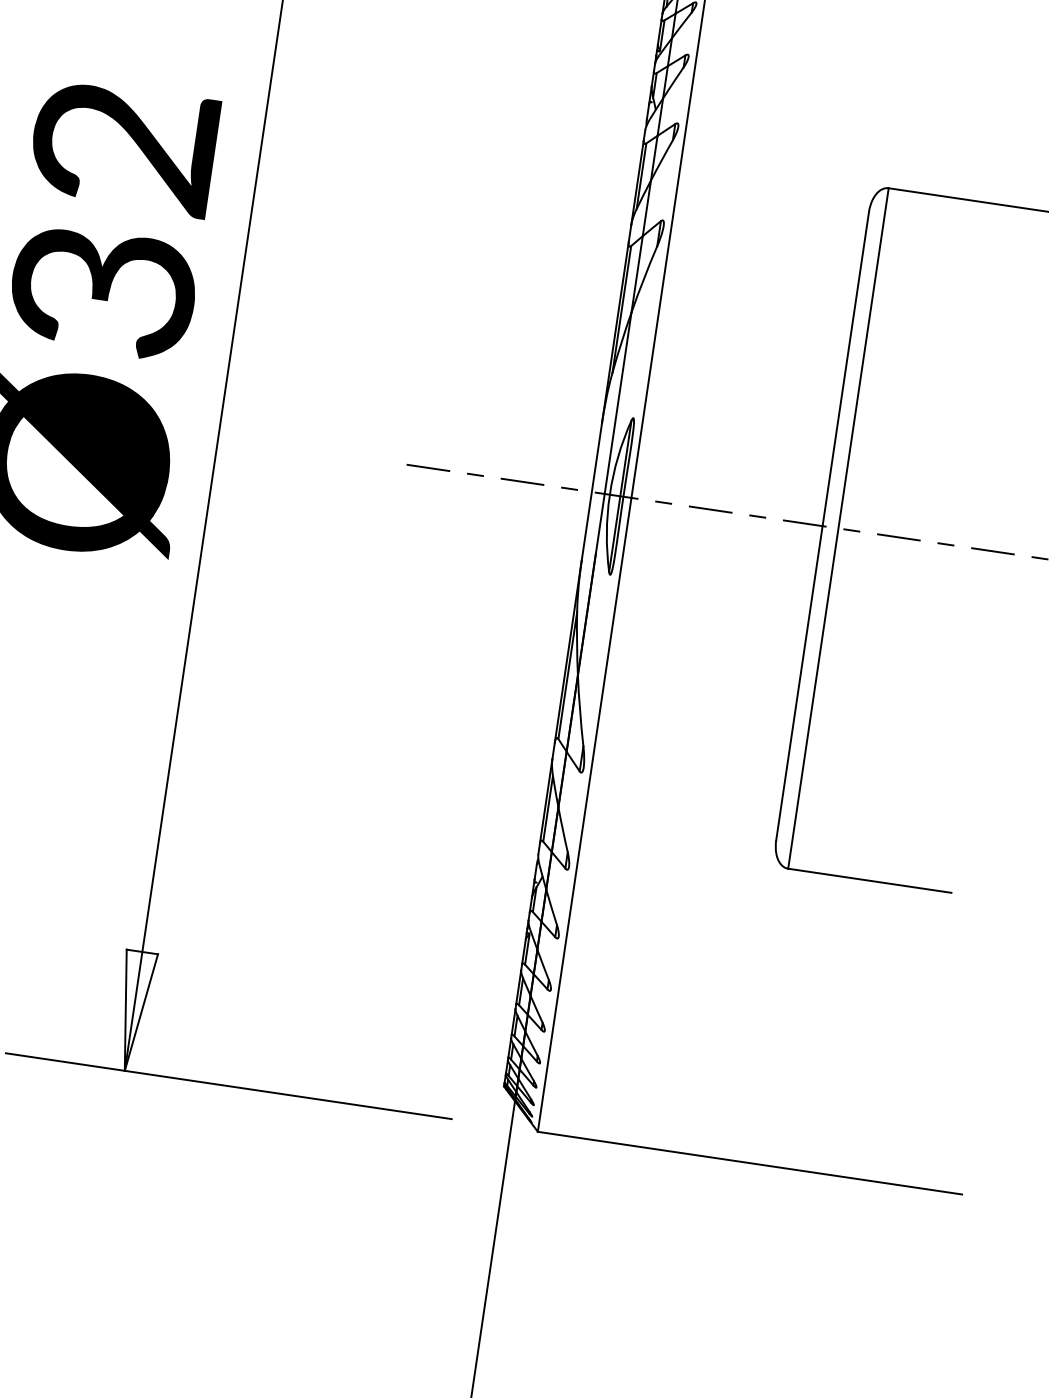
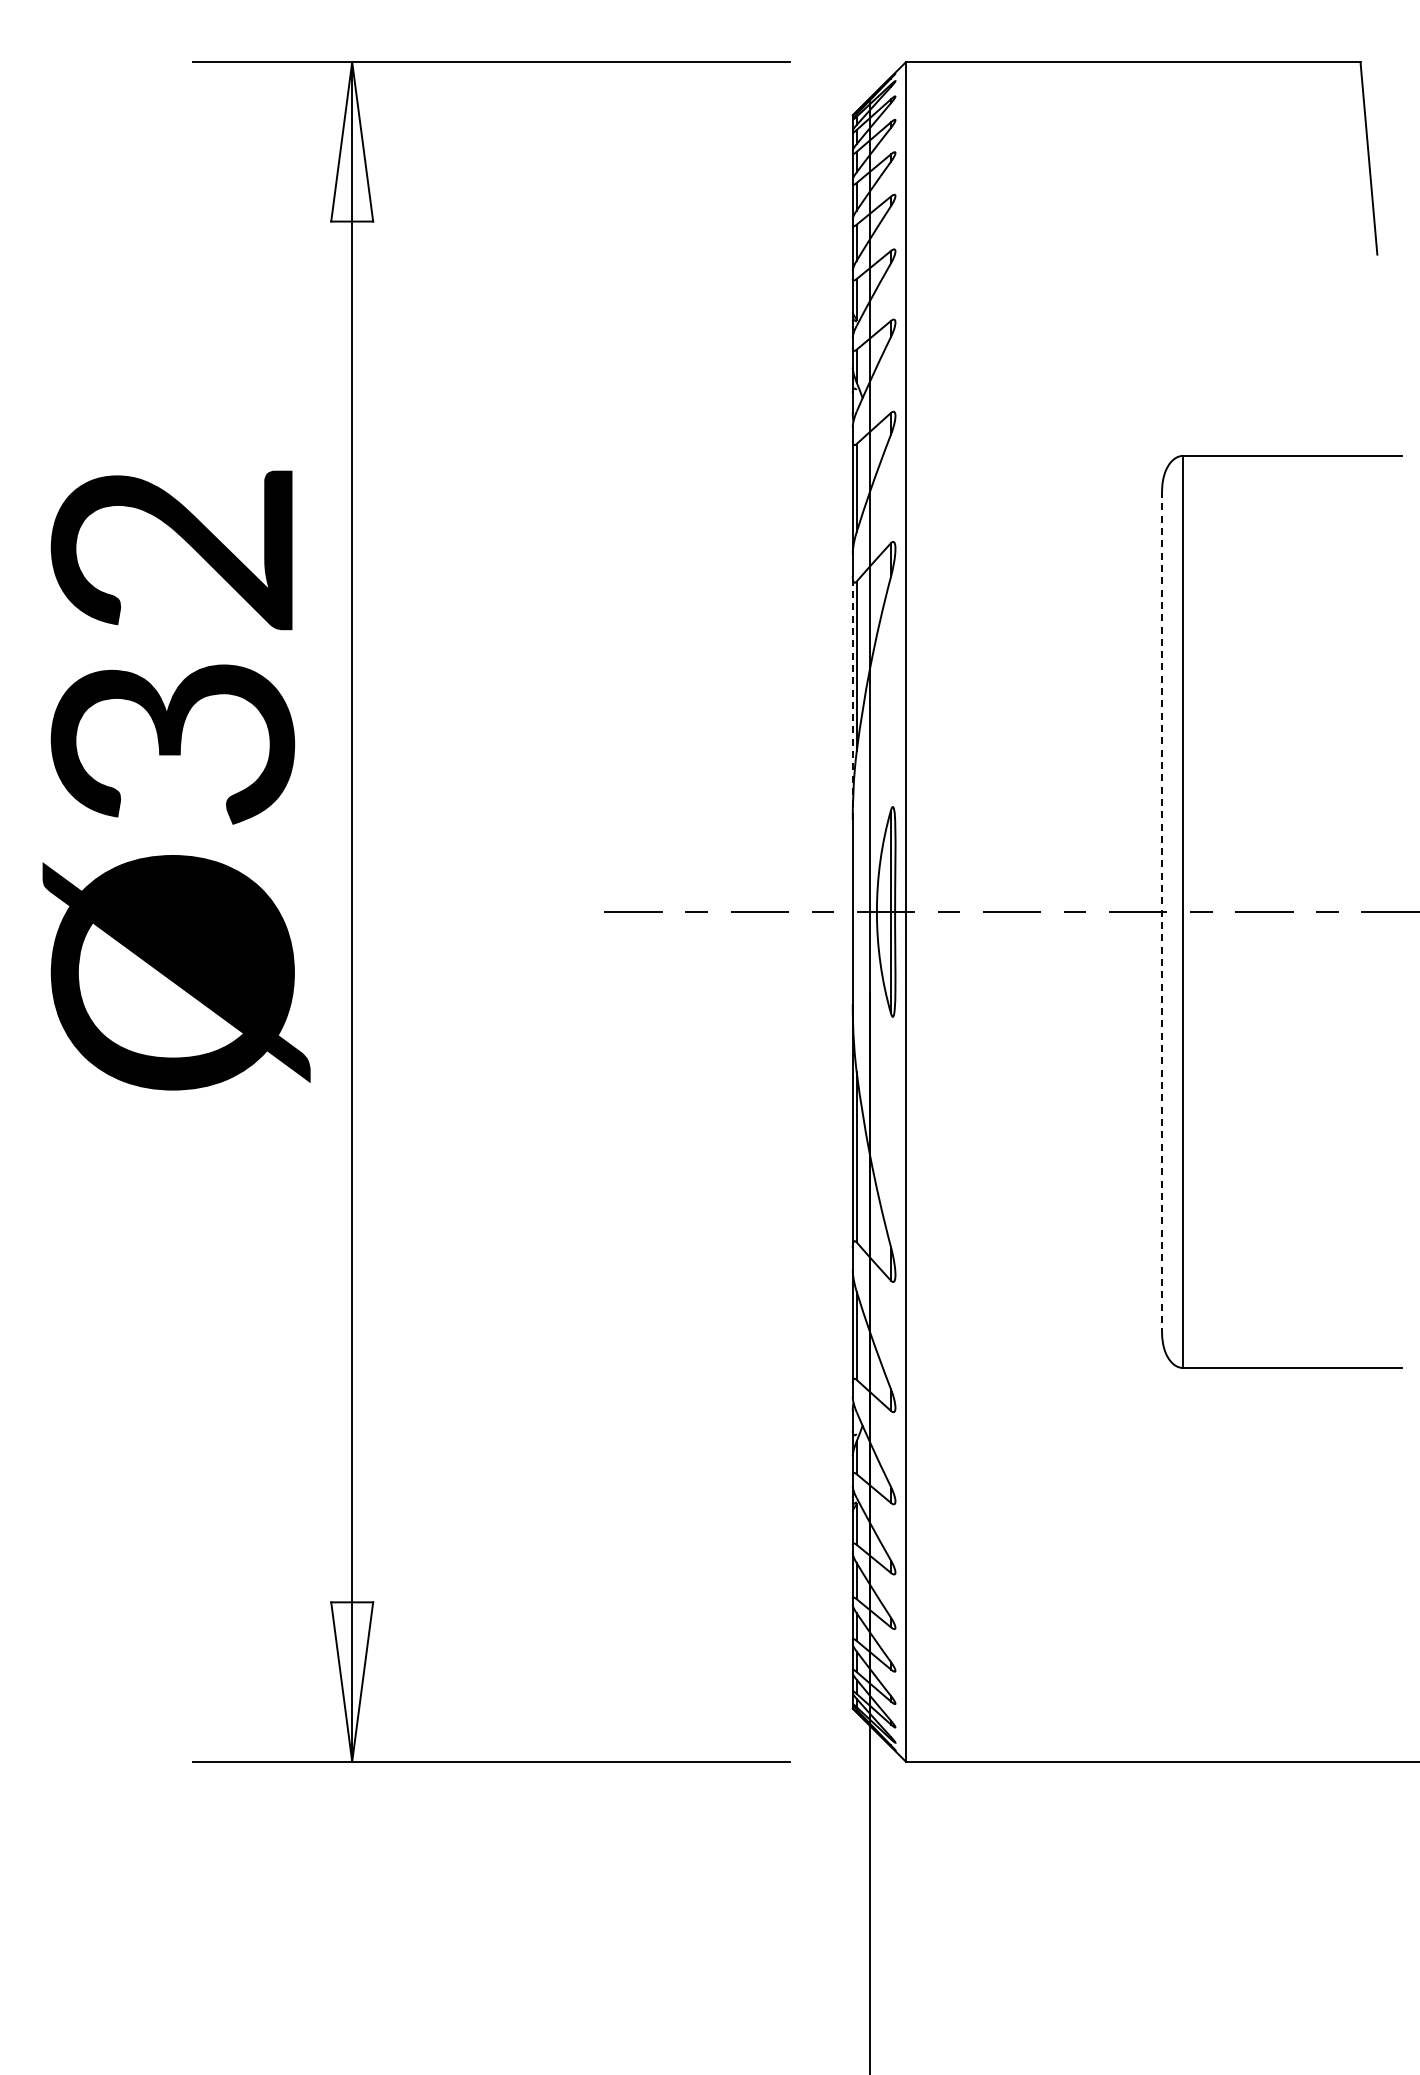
line: (615, 332) -> (852, 697), solid -> dashed
line: (822, 525) -> (1162, 911), solid -> dashed

